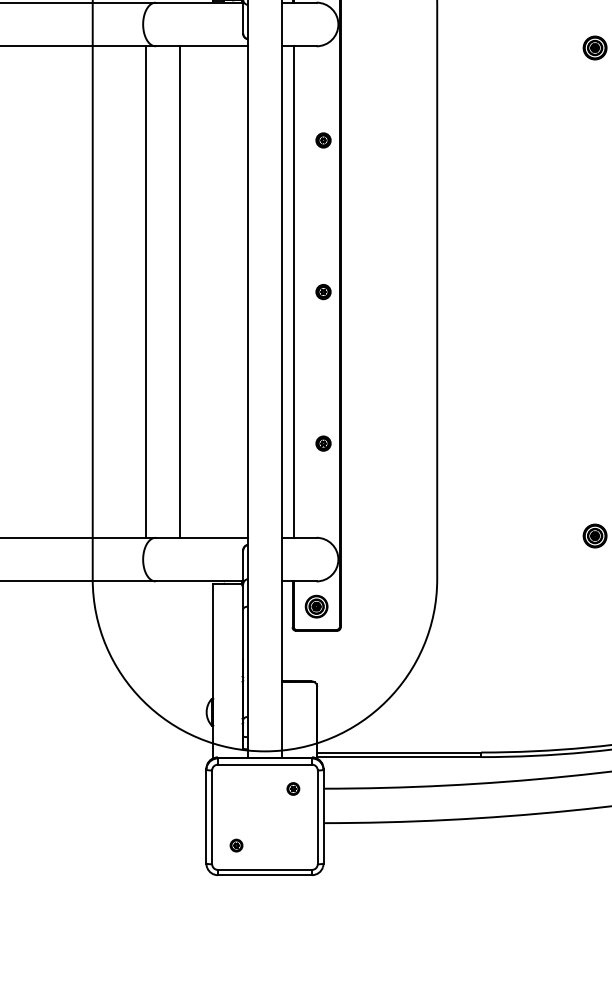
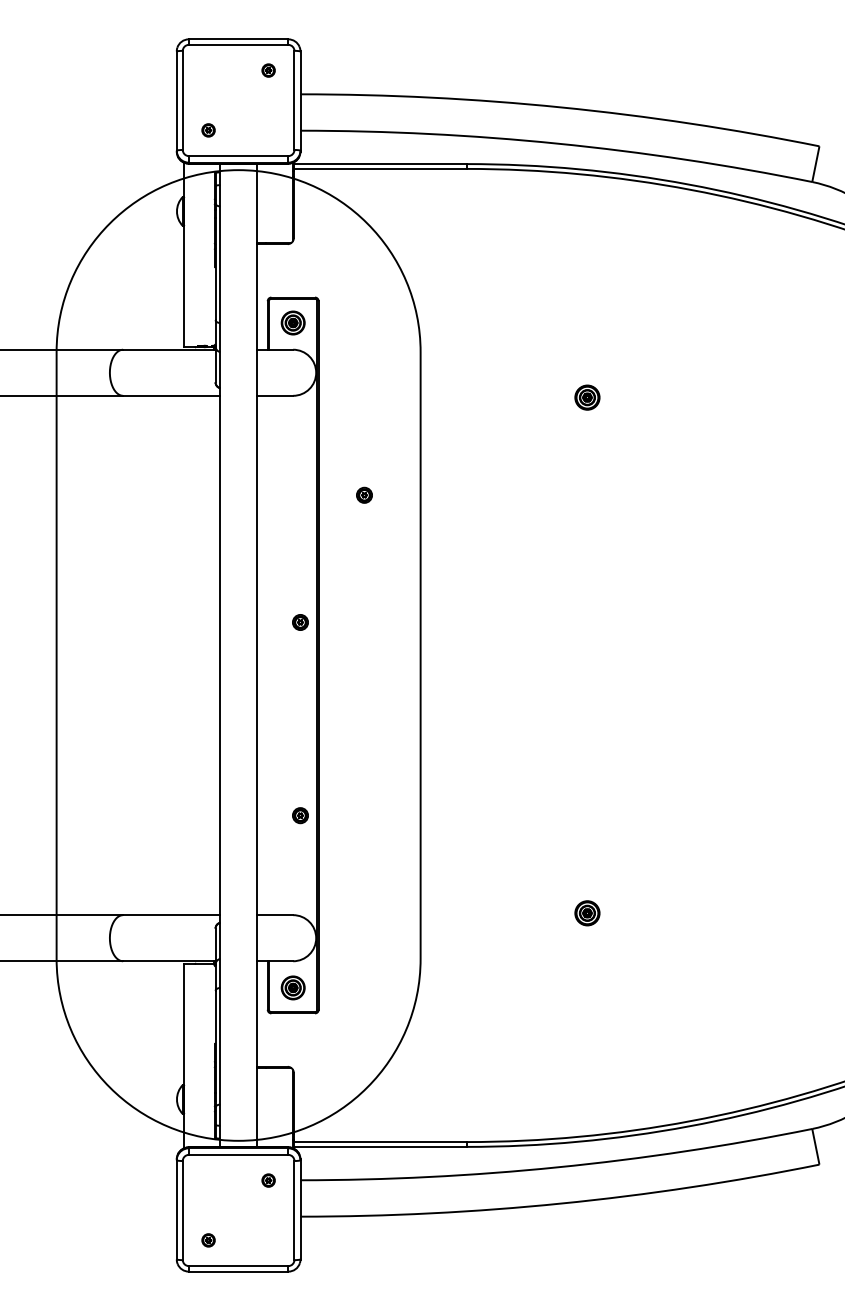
part: (323, 139) -> (364, 494), moved
line: (146, 292) -> (113, 655), removed
line: (180, 292) -> (149, 655), removed
line: (293, 292) -> (268, 655), removed
part: (323, 292) -> (300, 622), moved

